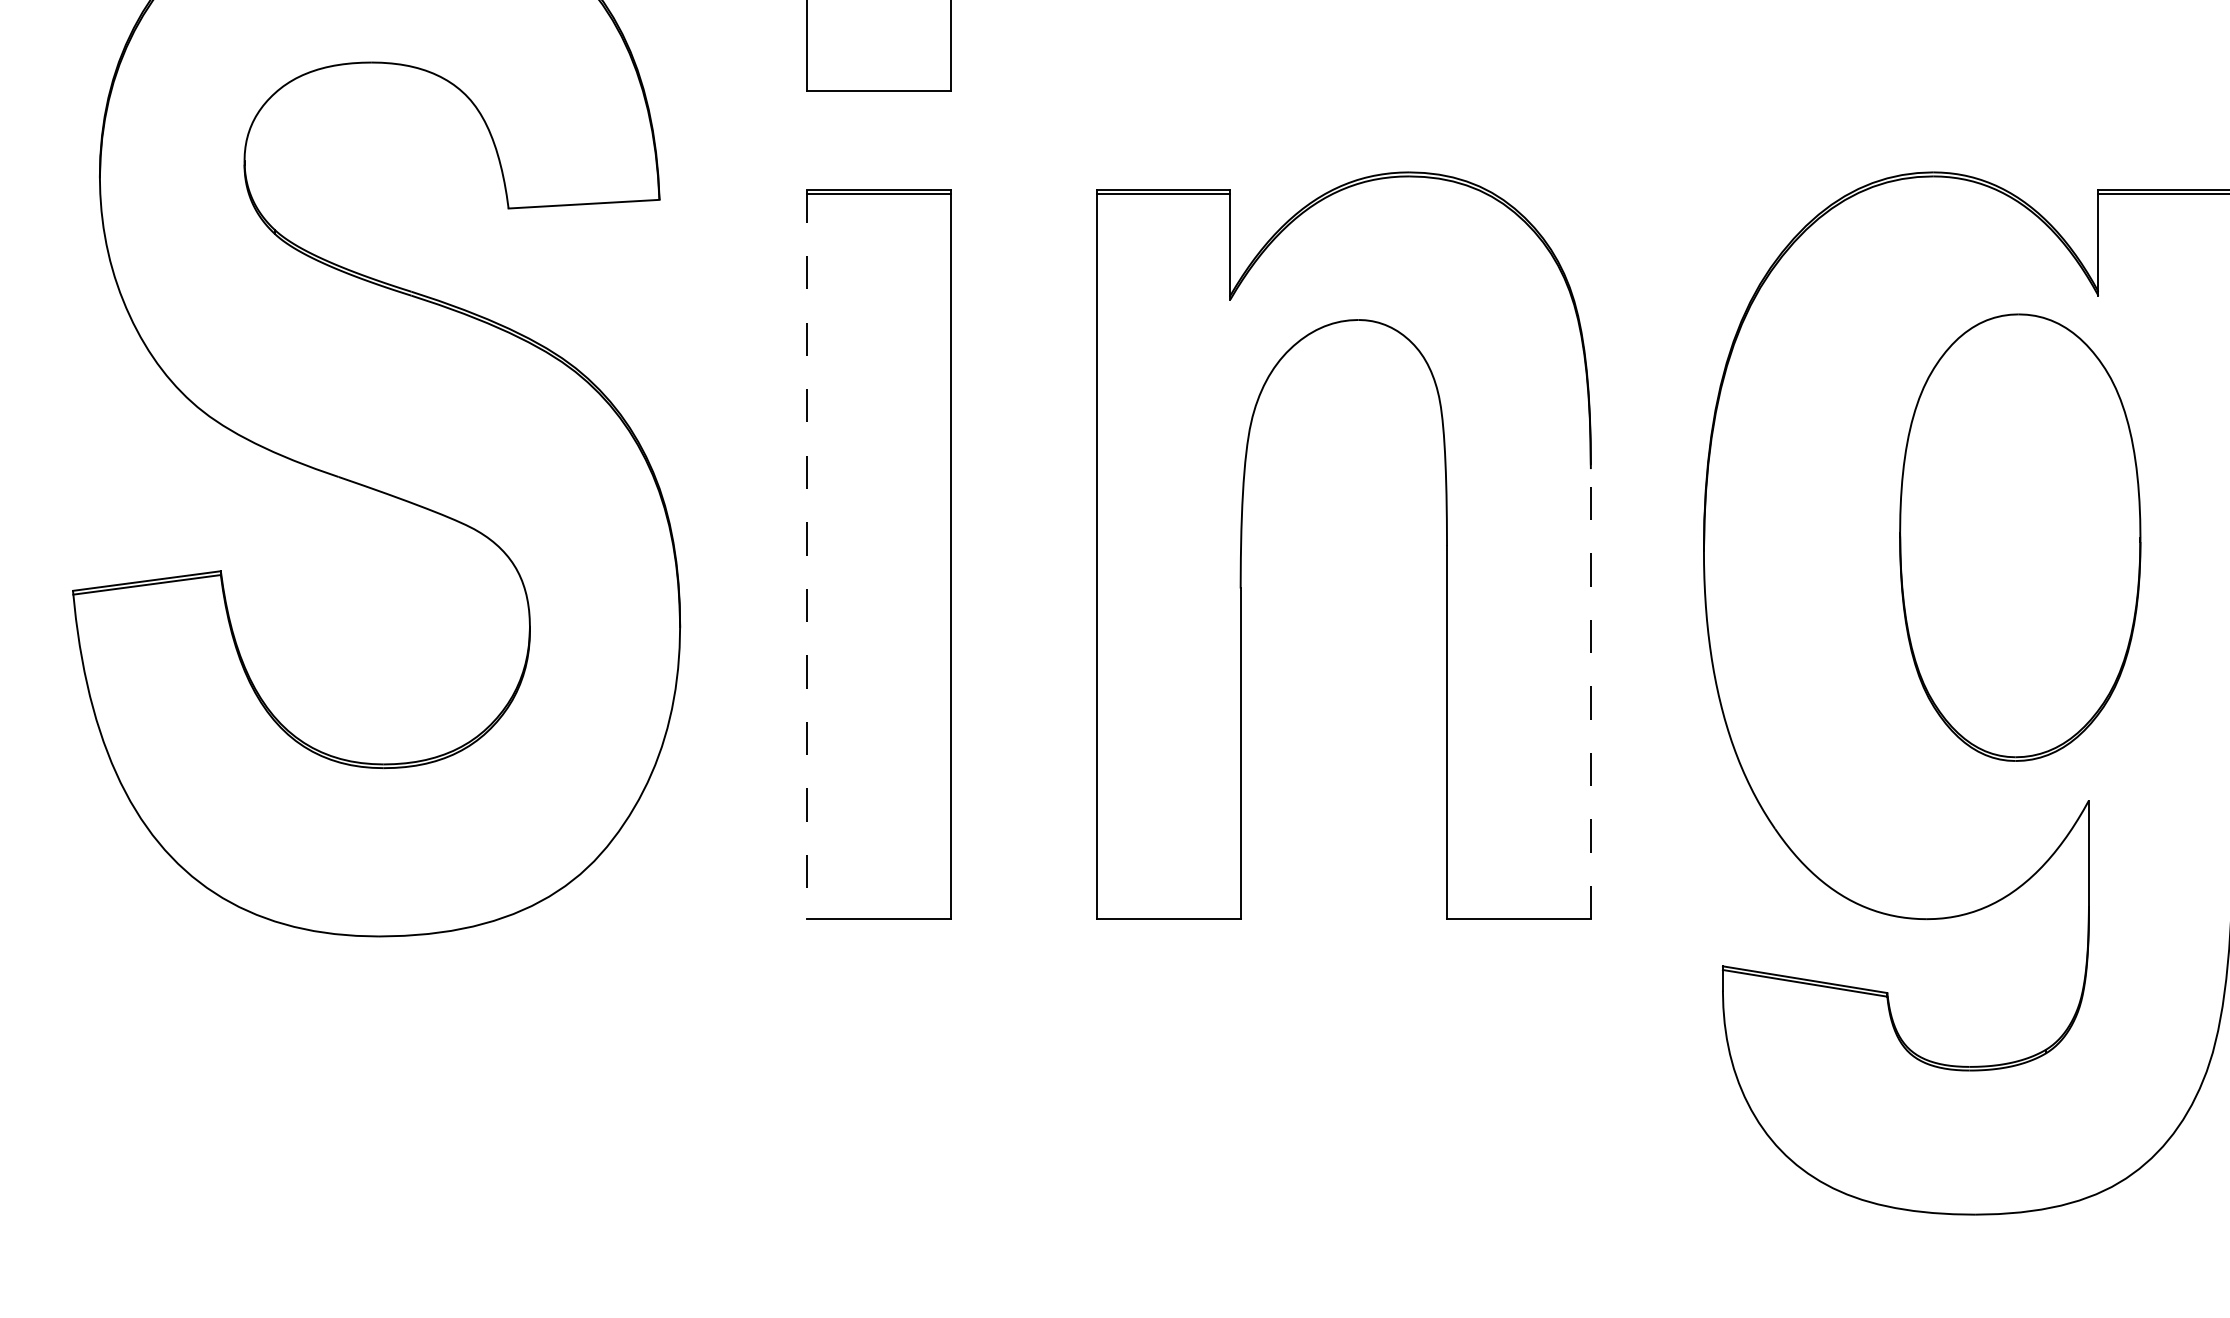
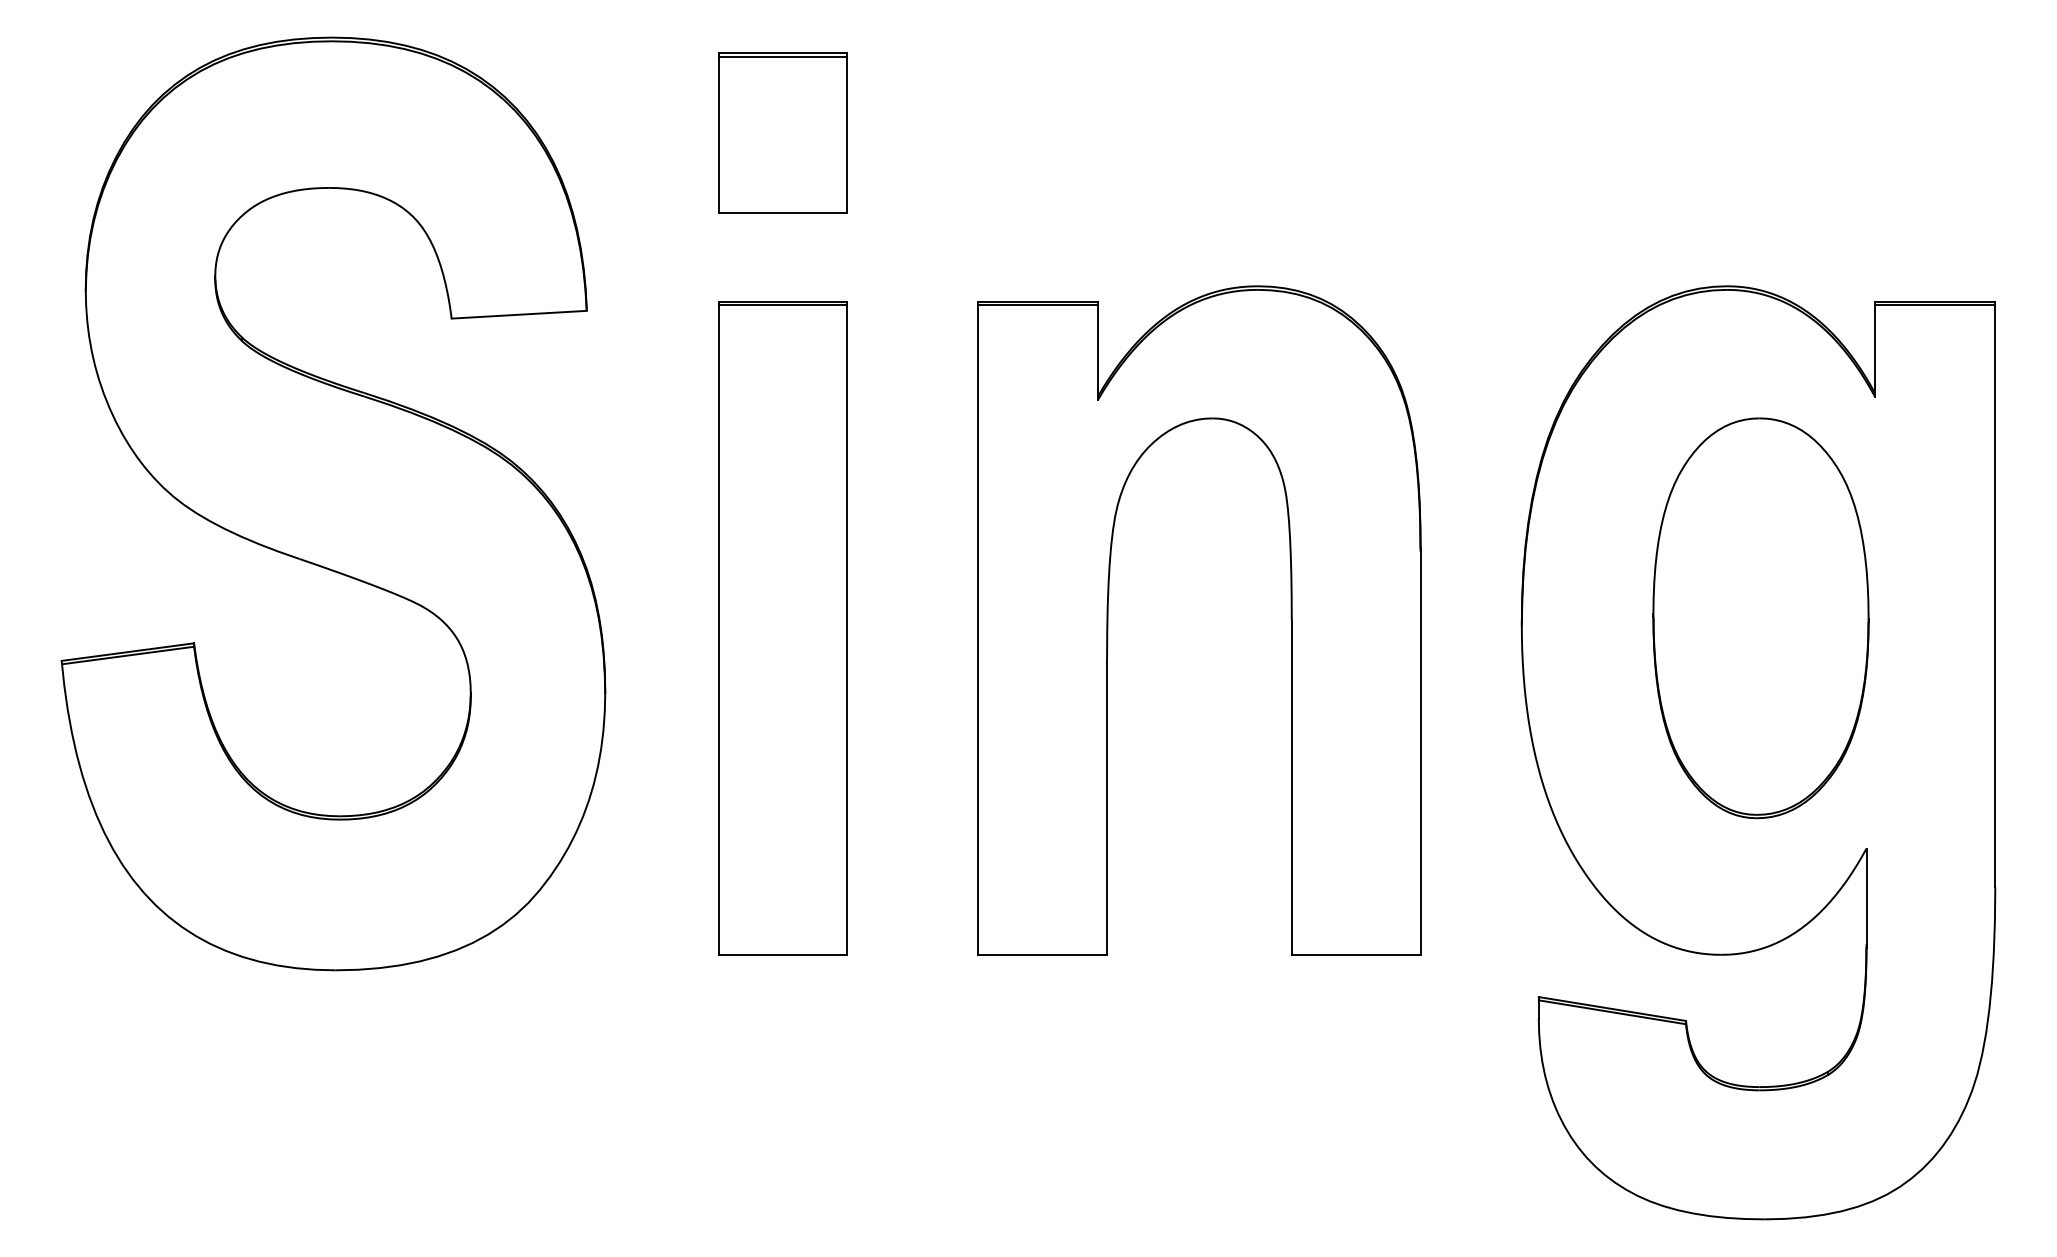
part: (2019, 537) -> (1760, 618), moved
line: (806, 554) -> (718, 628), dashed -> solid
line: (1590, 692) -> (1420, 751), dashed -> solid

